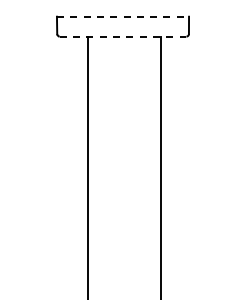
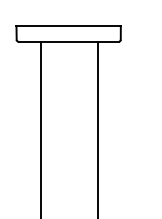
line: (123, 16) -> (69, 25), dashed -> solid
line: (123, 36) -> (69, 41), dashed -> solid

